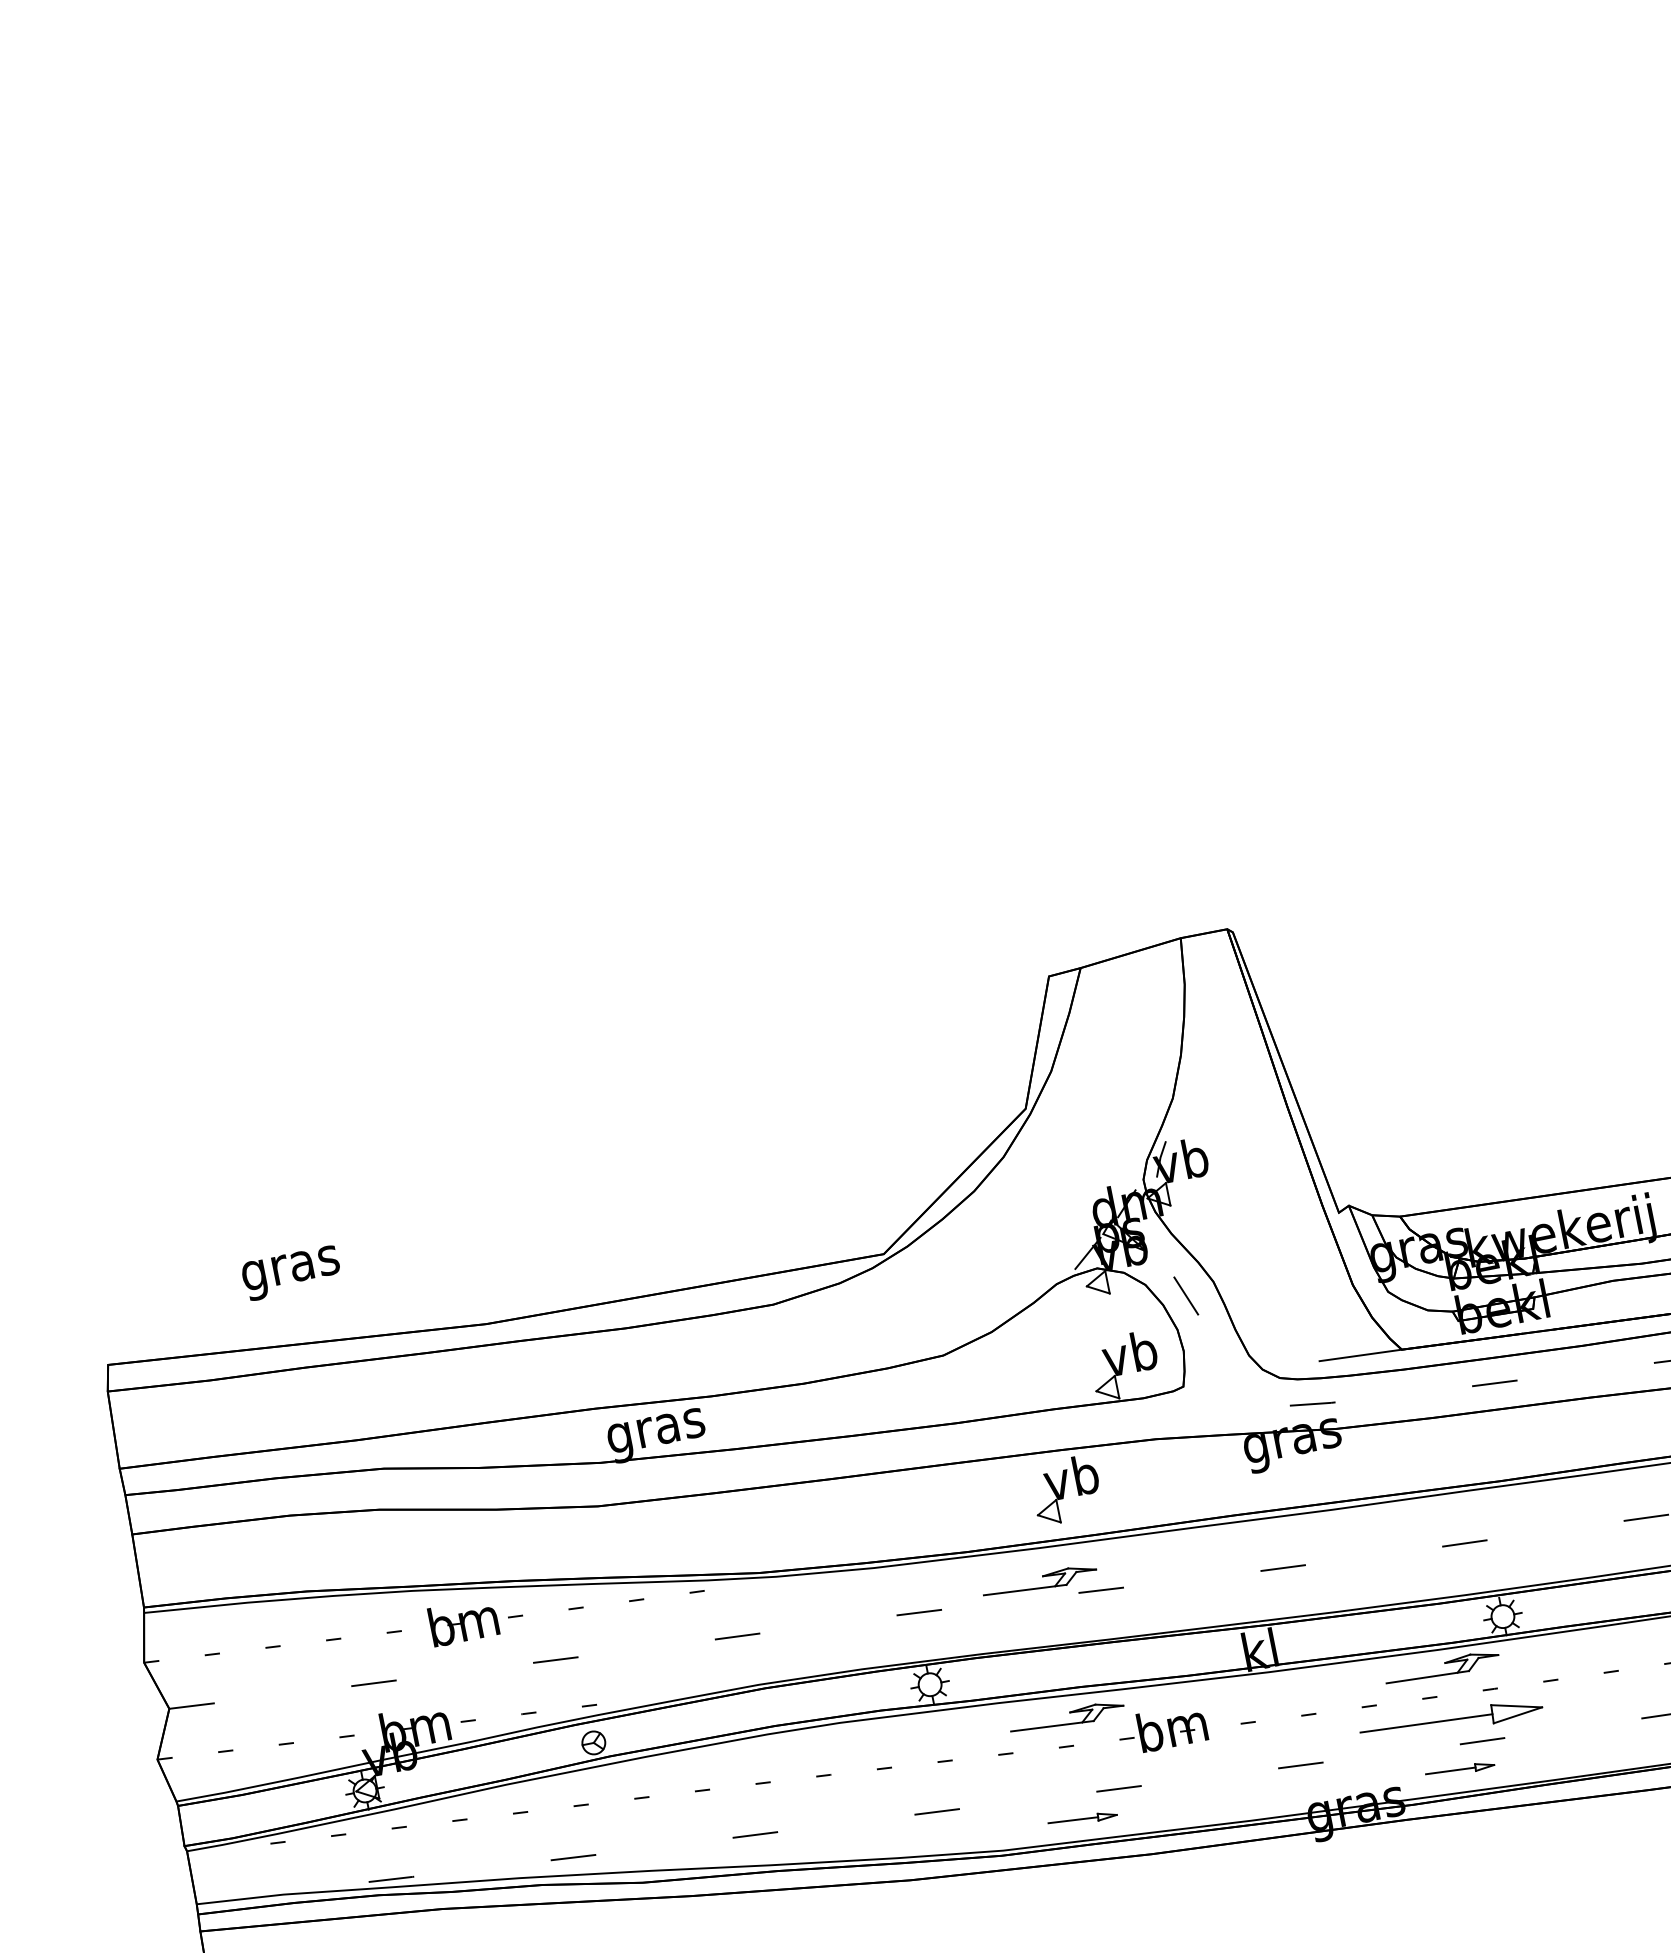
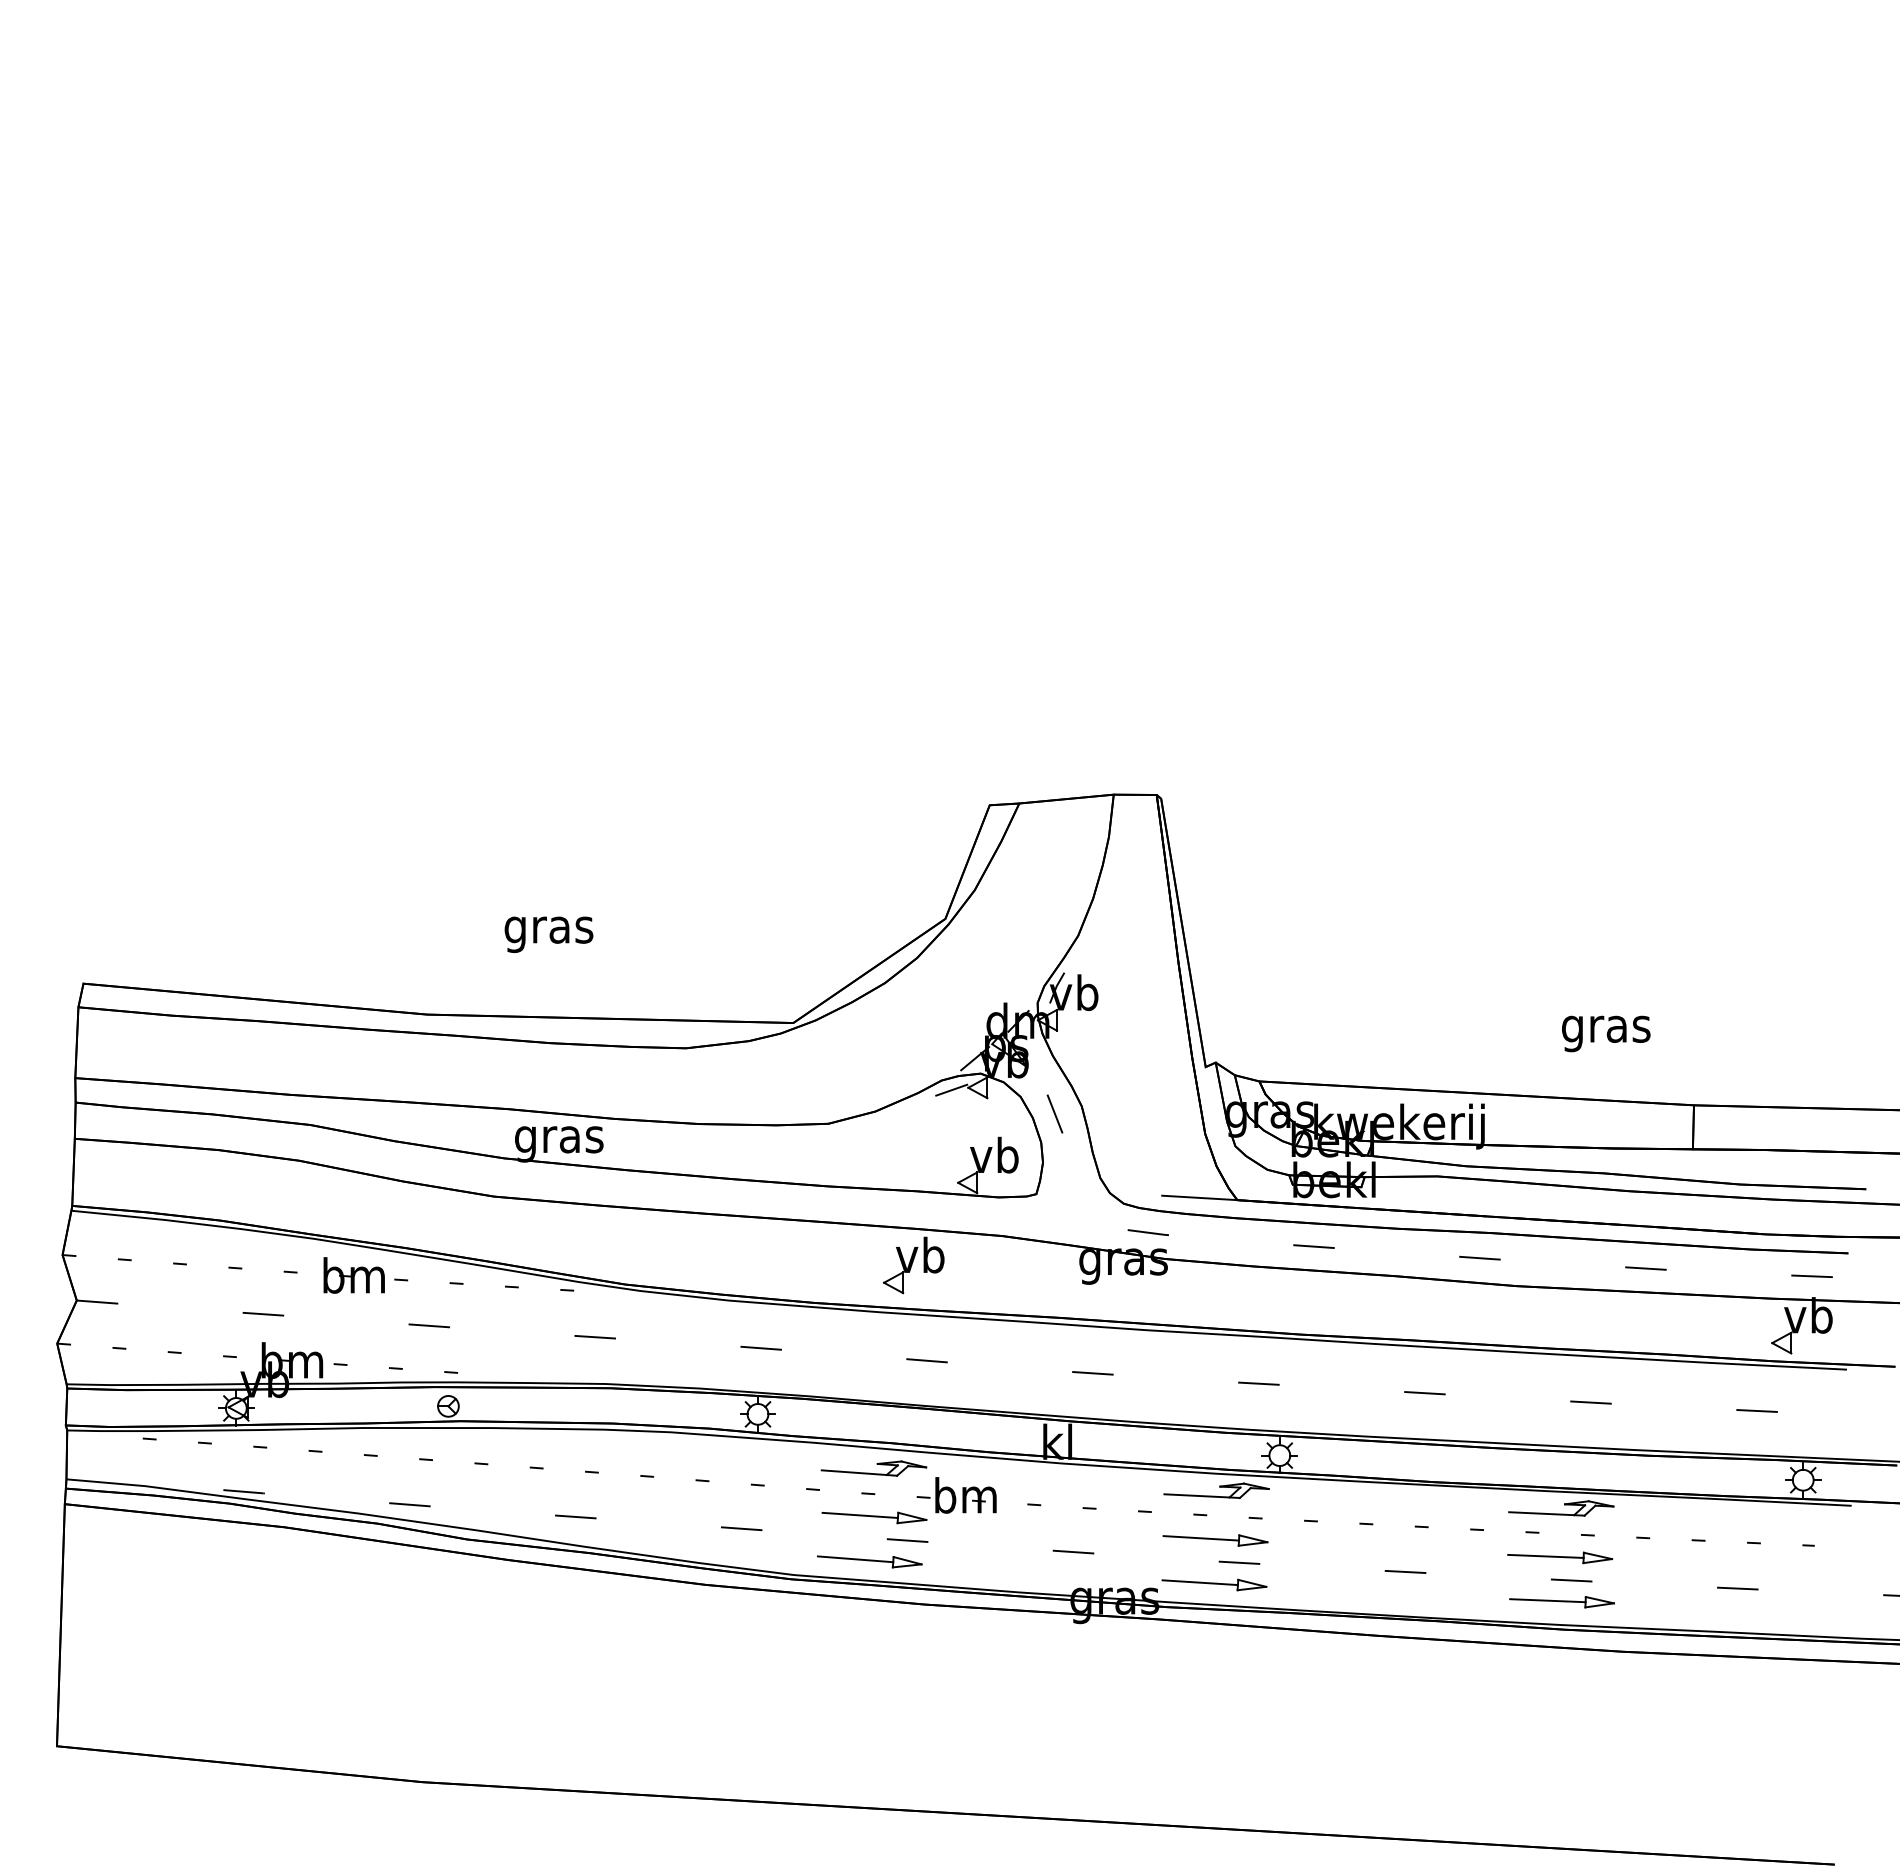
text: (290, 1273) -> (548, 934), moved
line: (1069, 1291) -> (951, 1089), added
part: (1039, 1582) -> (873, 1342), removed
part: (1451, 1722) -> (1215, 1540), size x0.62
part: (1460, 1770) -> (1214, 1584), size x1.67
part: (1078, 1771) -> (874, 1517), added
part: (1082, 1819) -> (869, 1561), size x1.67

